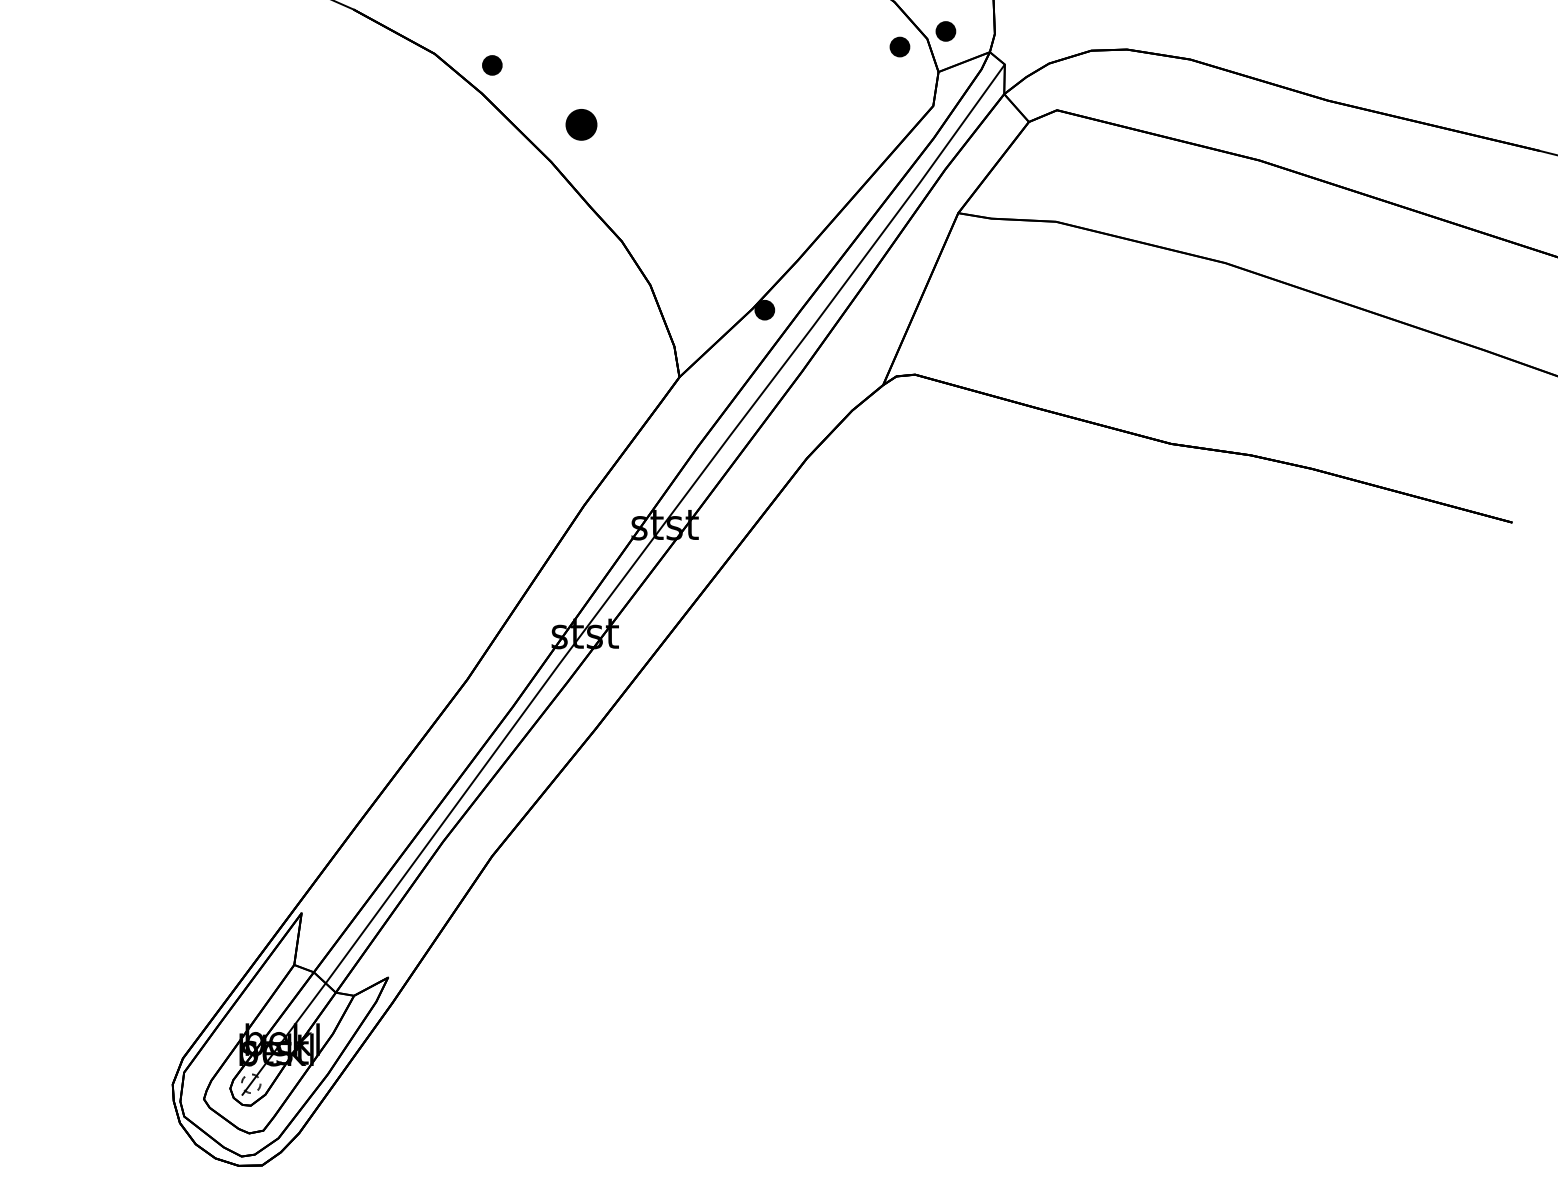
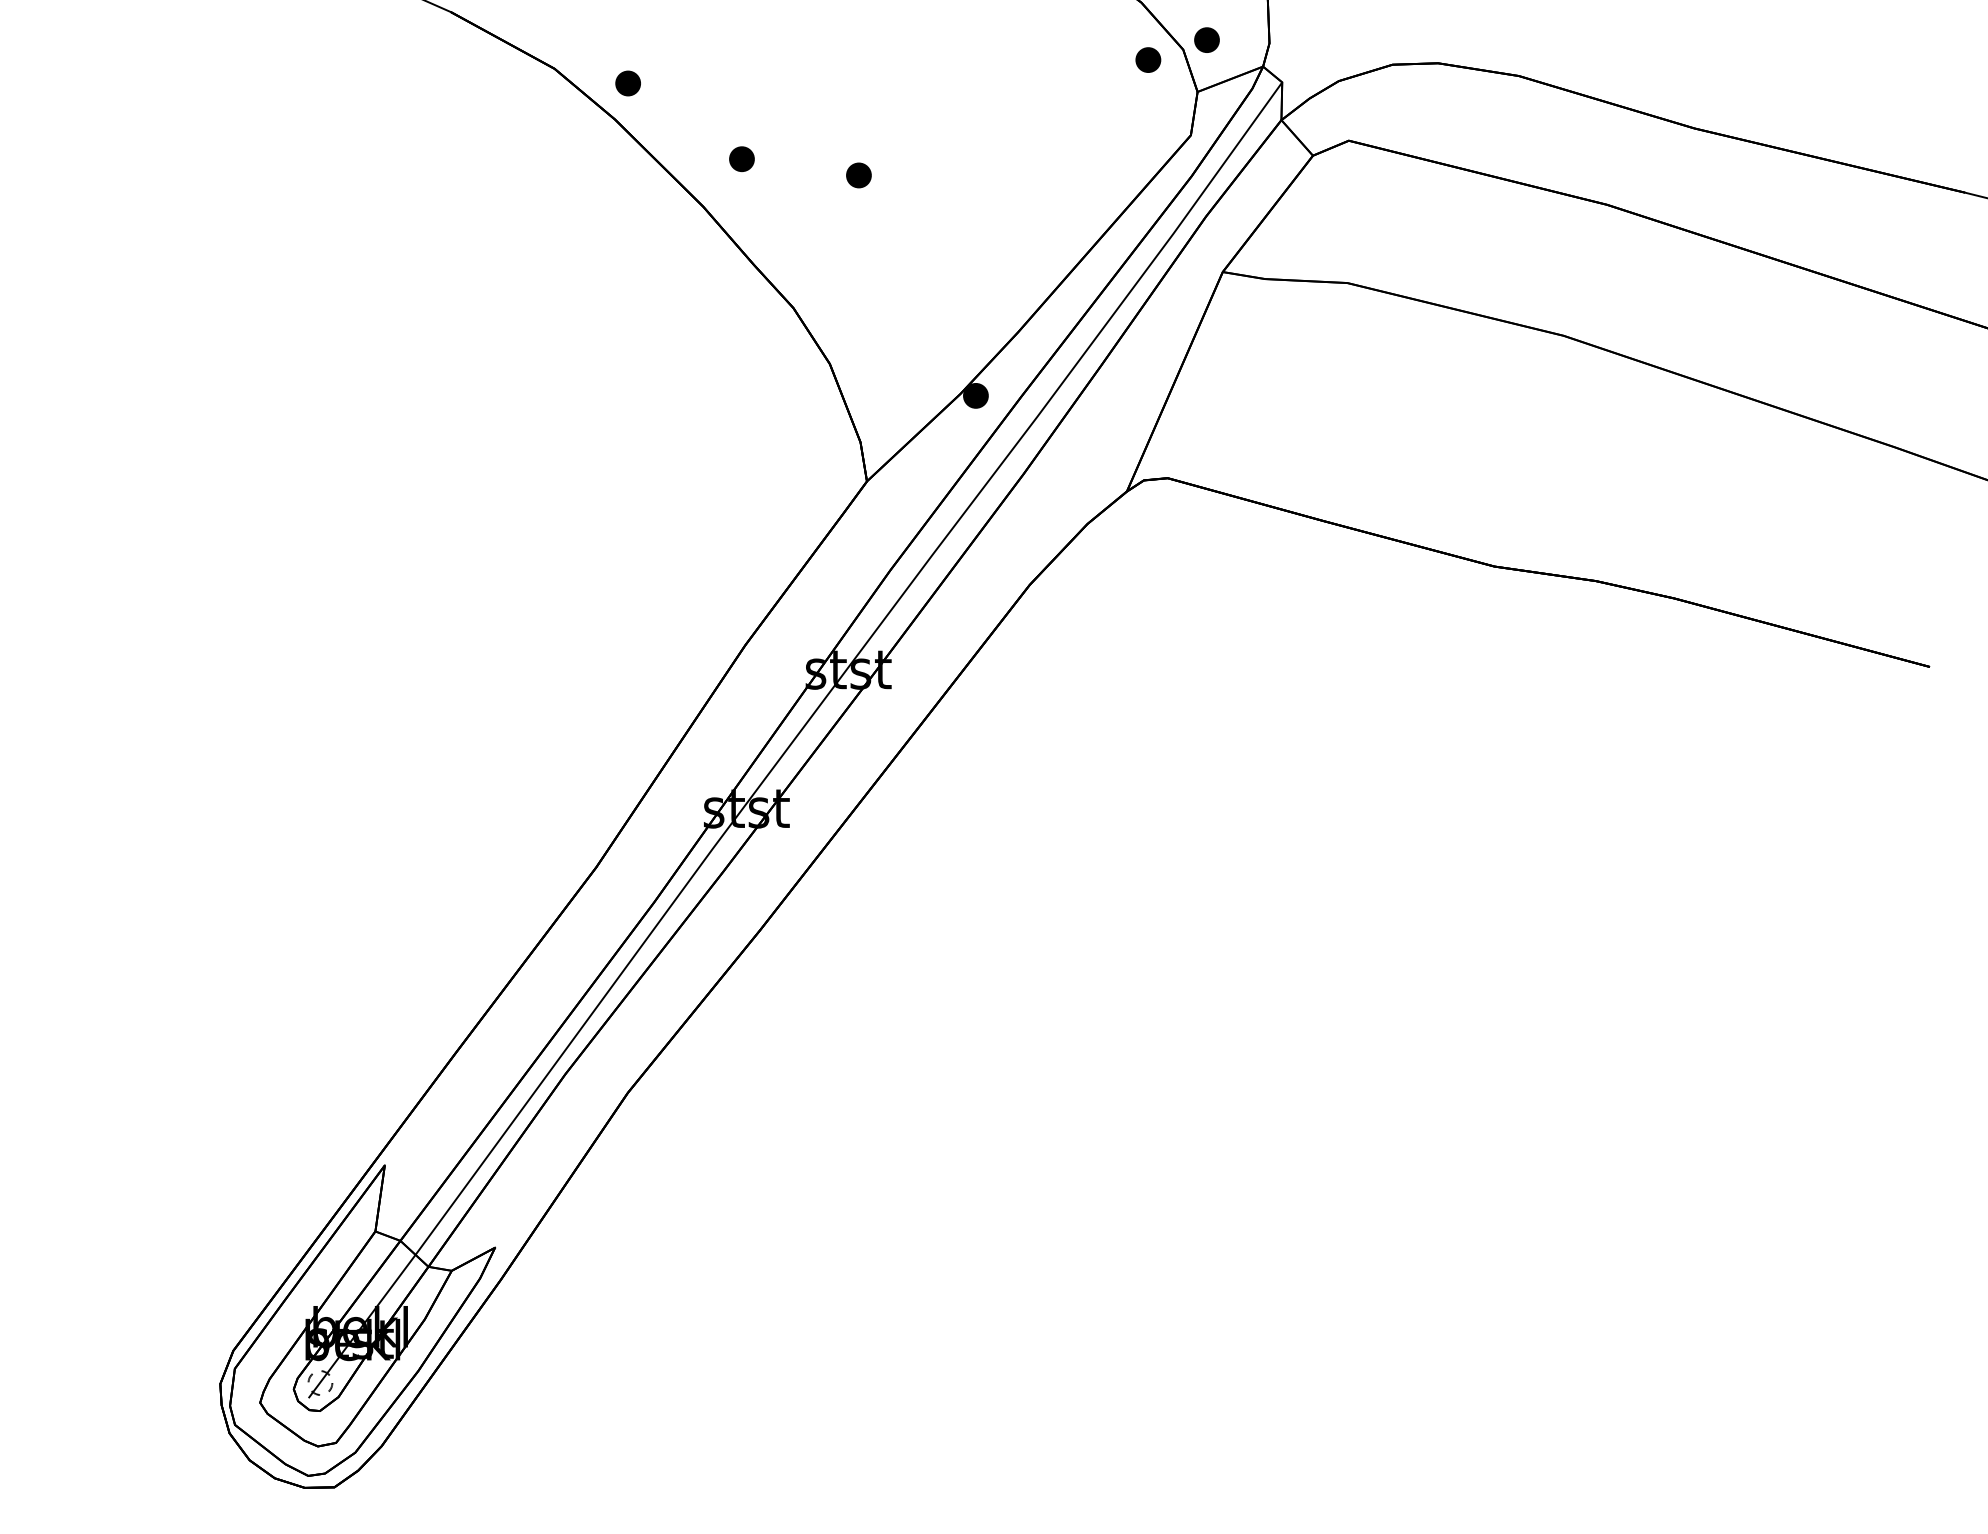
part: (581, 124) -> (741, 158), size x0.62
part: (672, 137) -> (858, 175), added

